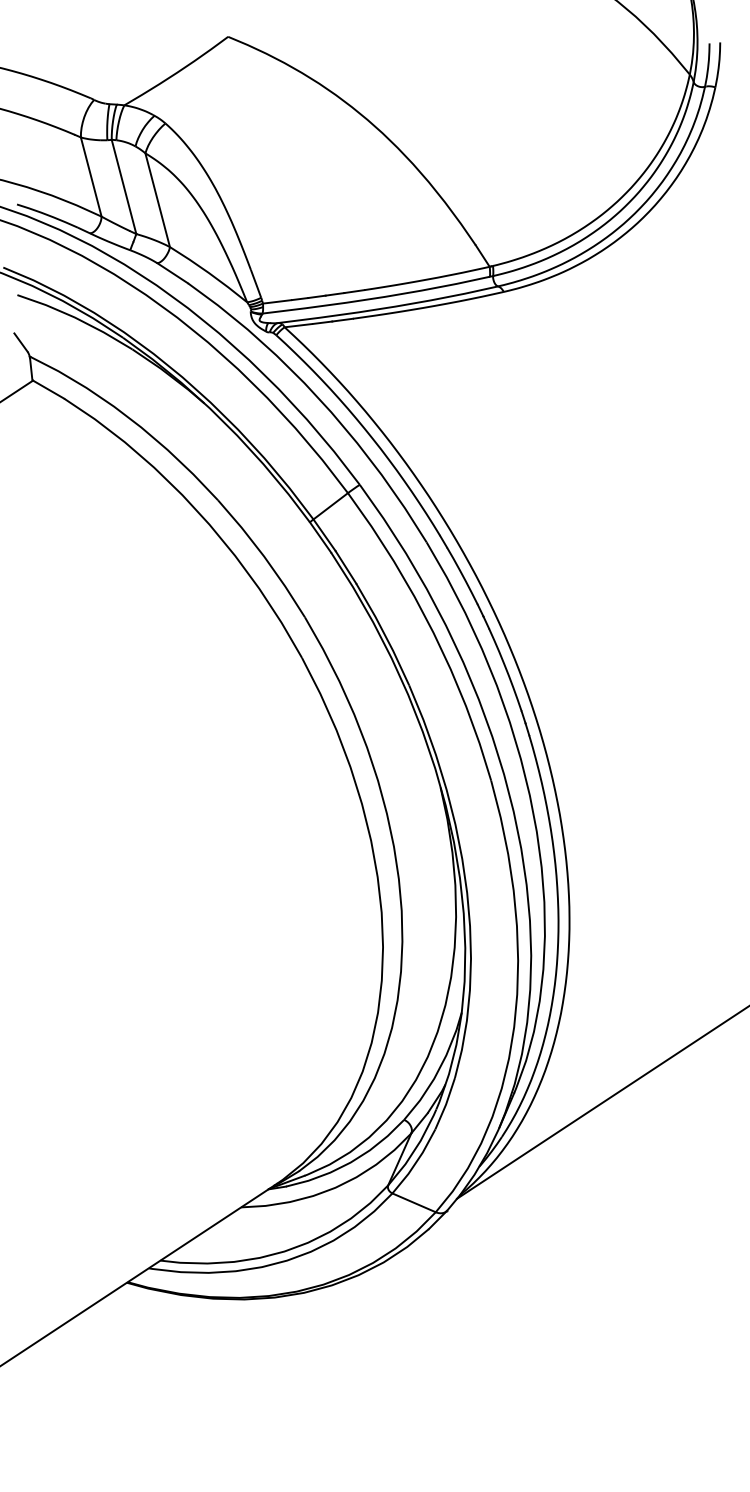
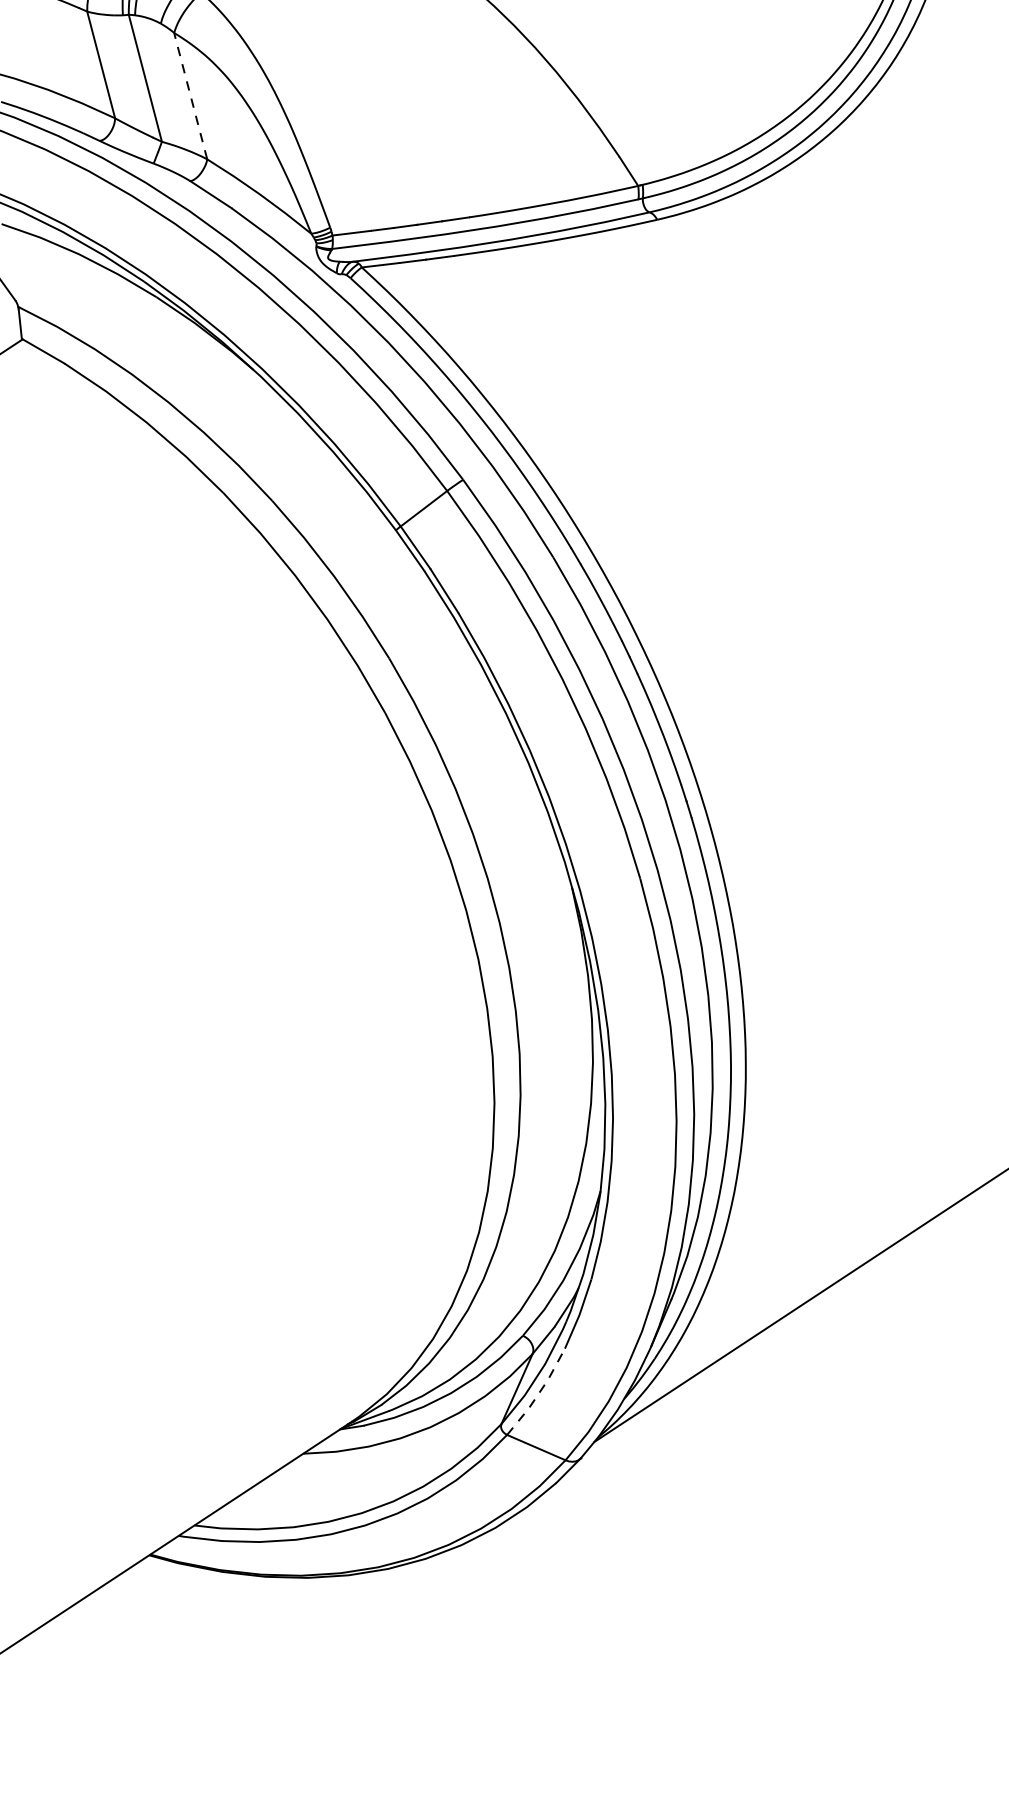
line: (157, 199) -> (190, 95), solid -> dashed
line: (416, 1162) -> (539, 1393), solid -> dashed

